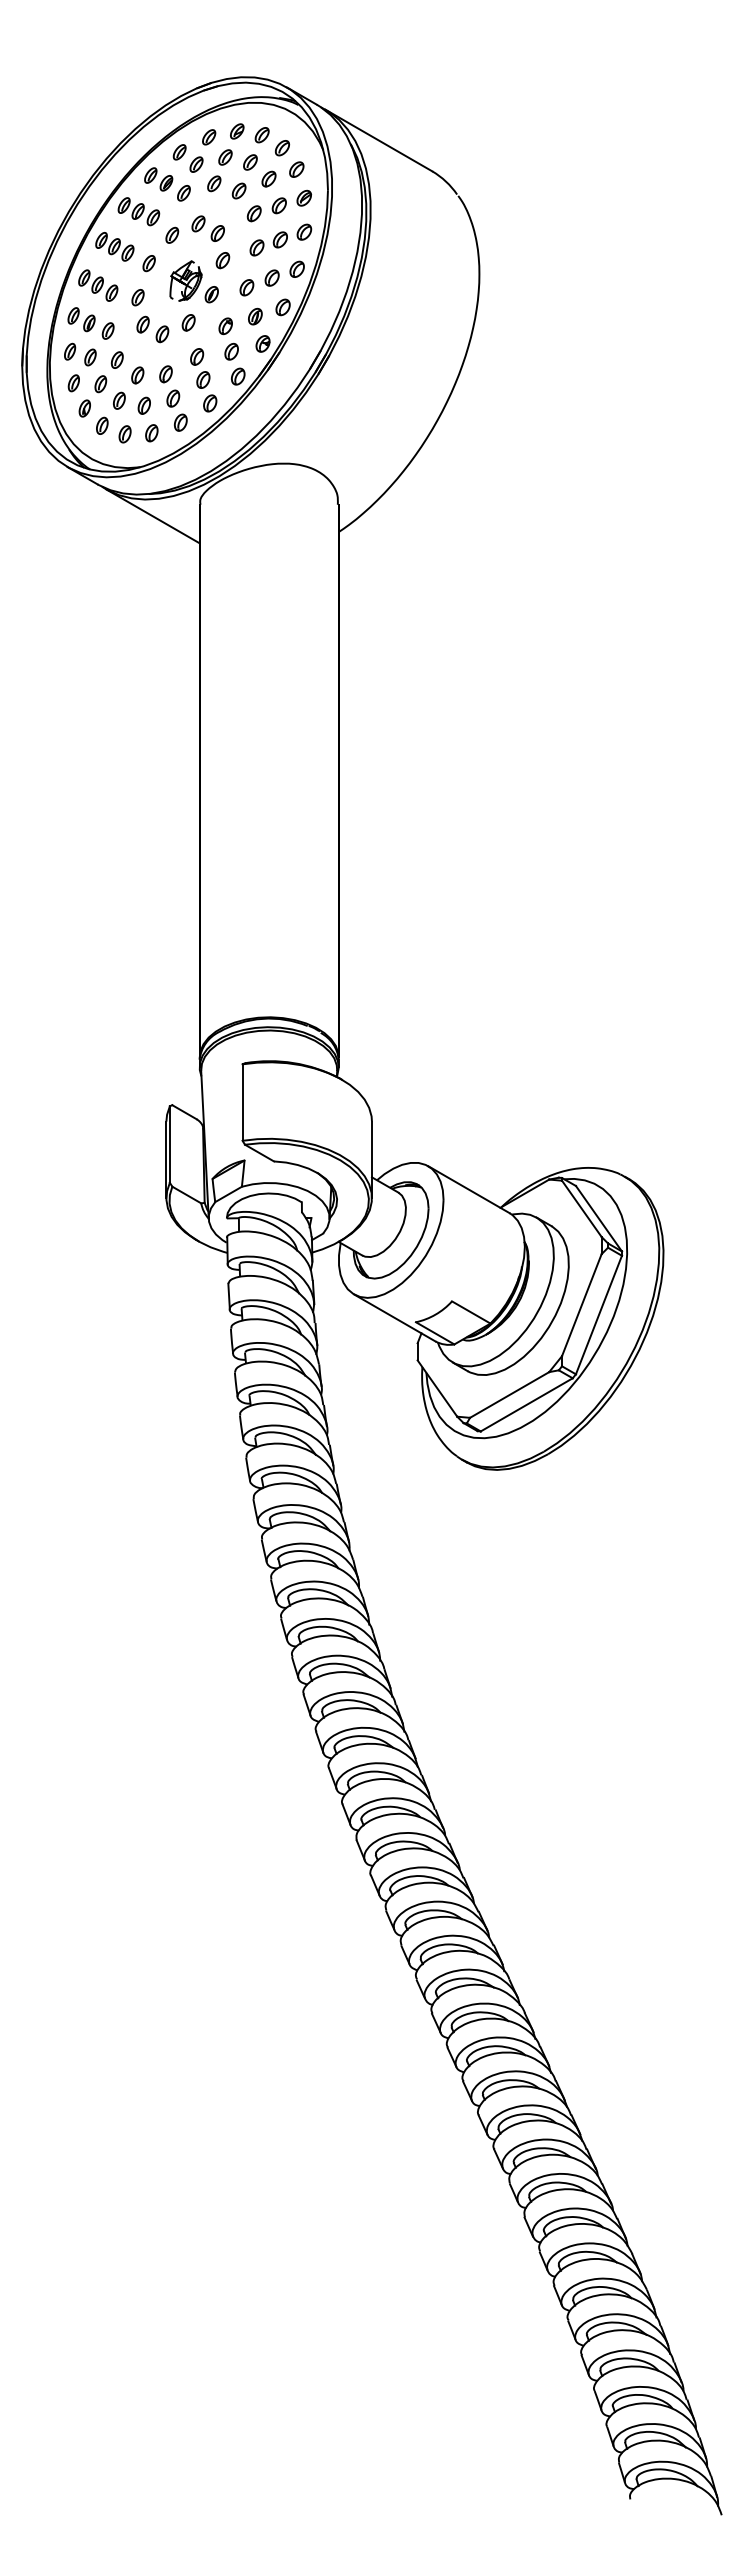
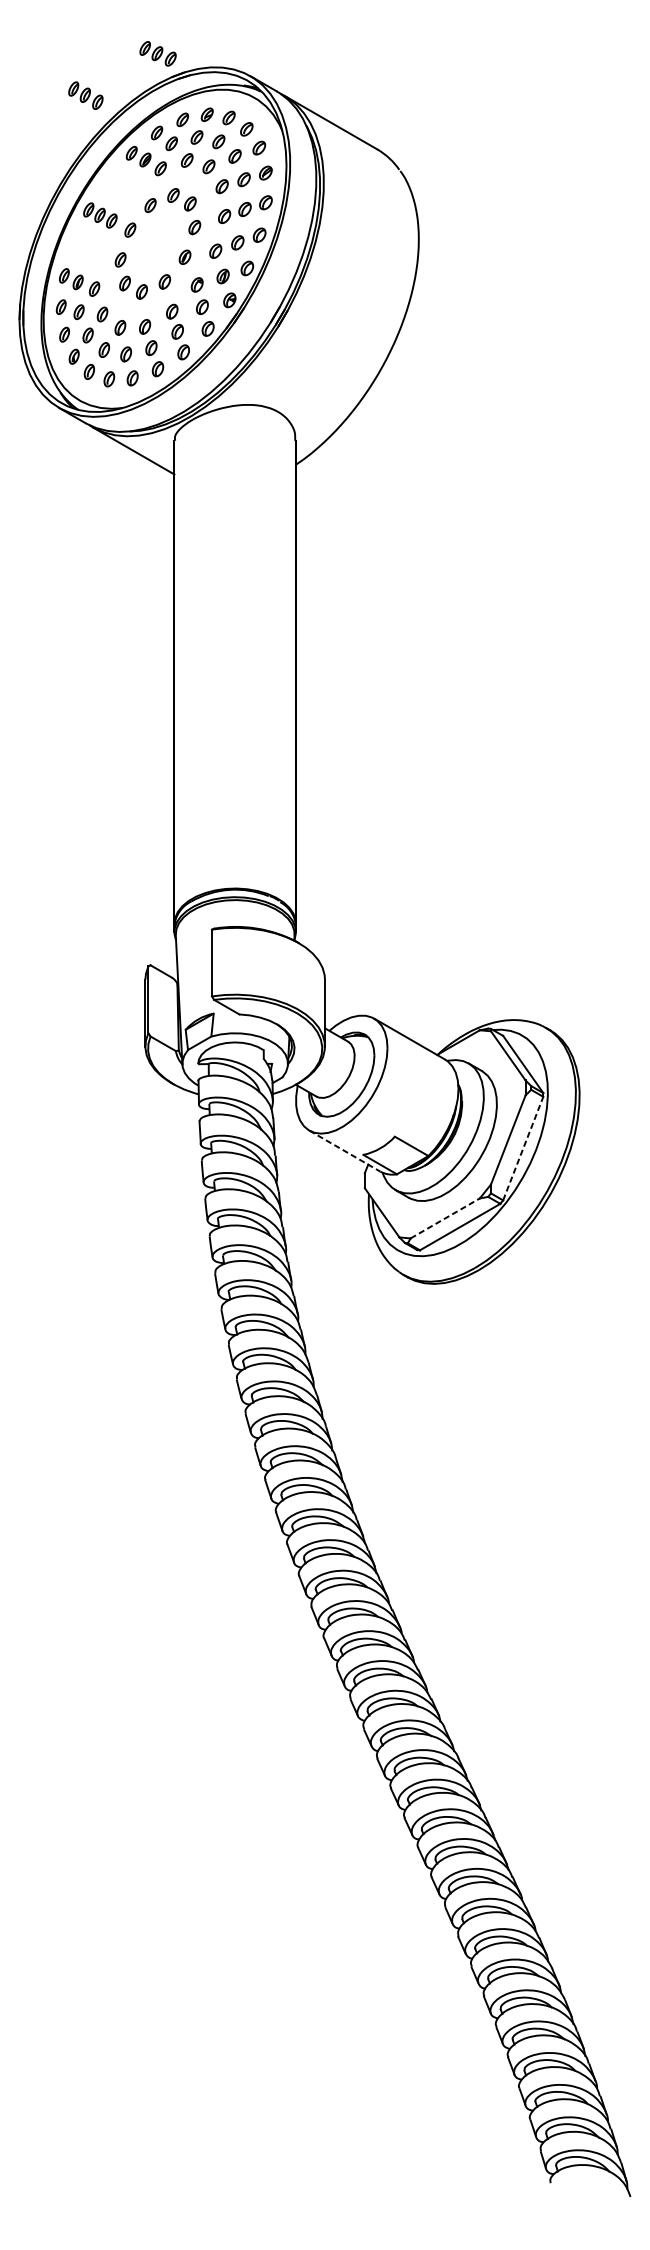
part: (138, 211) -> (157, 53), moved
part: (185, 280) -> (162, 244), removed
part: (98, 285) -> (86, 95), moved
line: (598, 1315) -> (522, 1149), solid -> dashed
line: (394, 1317) -> (344, 1150), solid -> dashed
line: (509, 1394) -> (445, 1218), solid -> dashed

